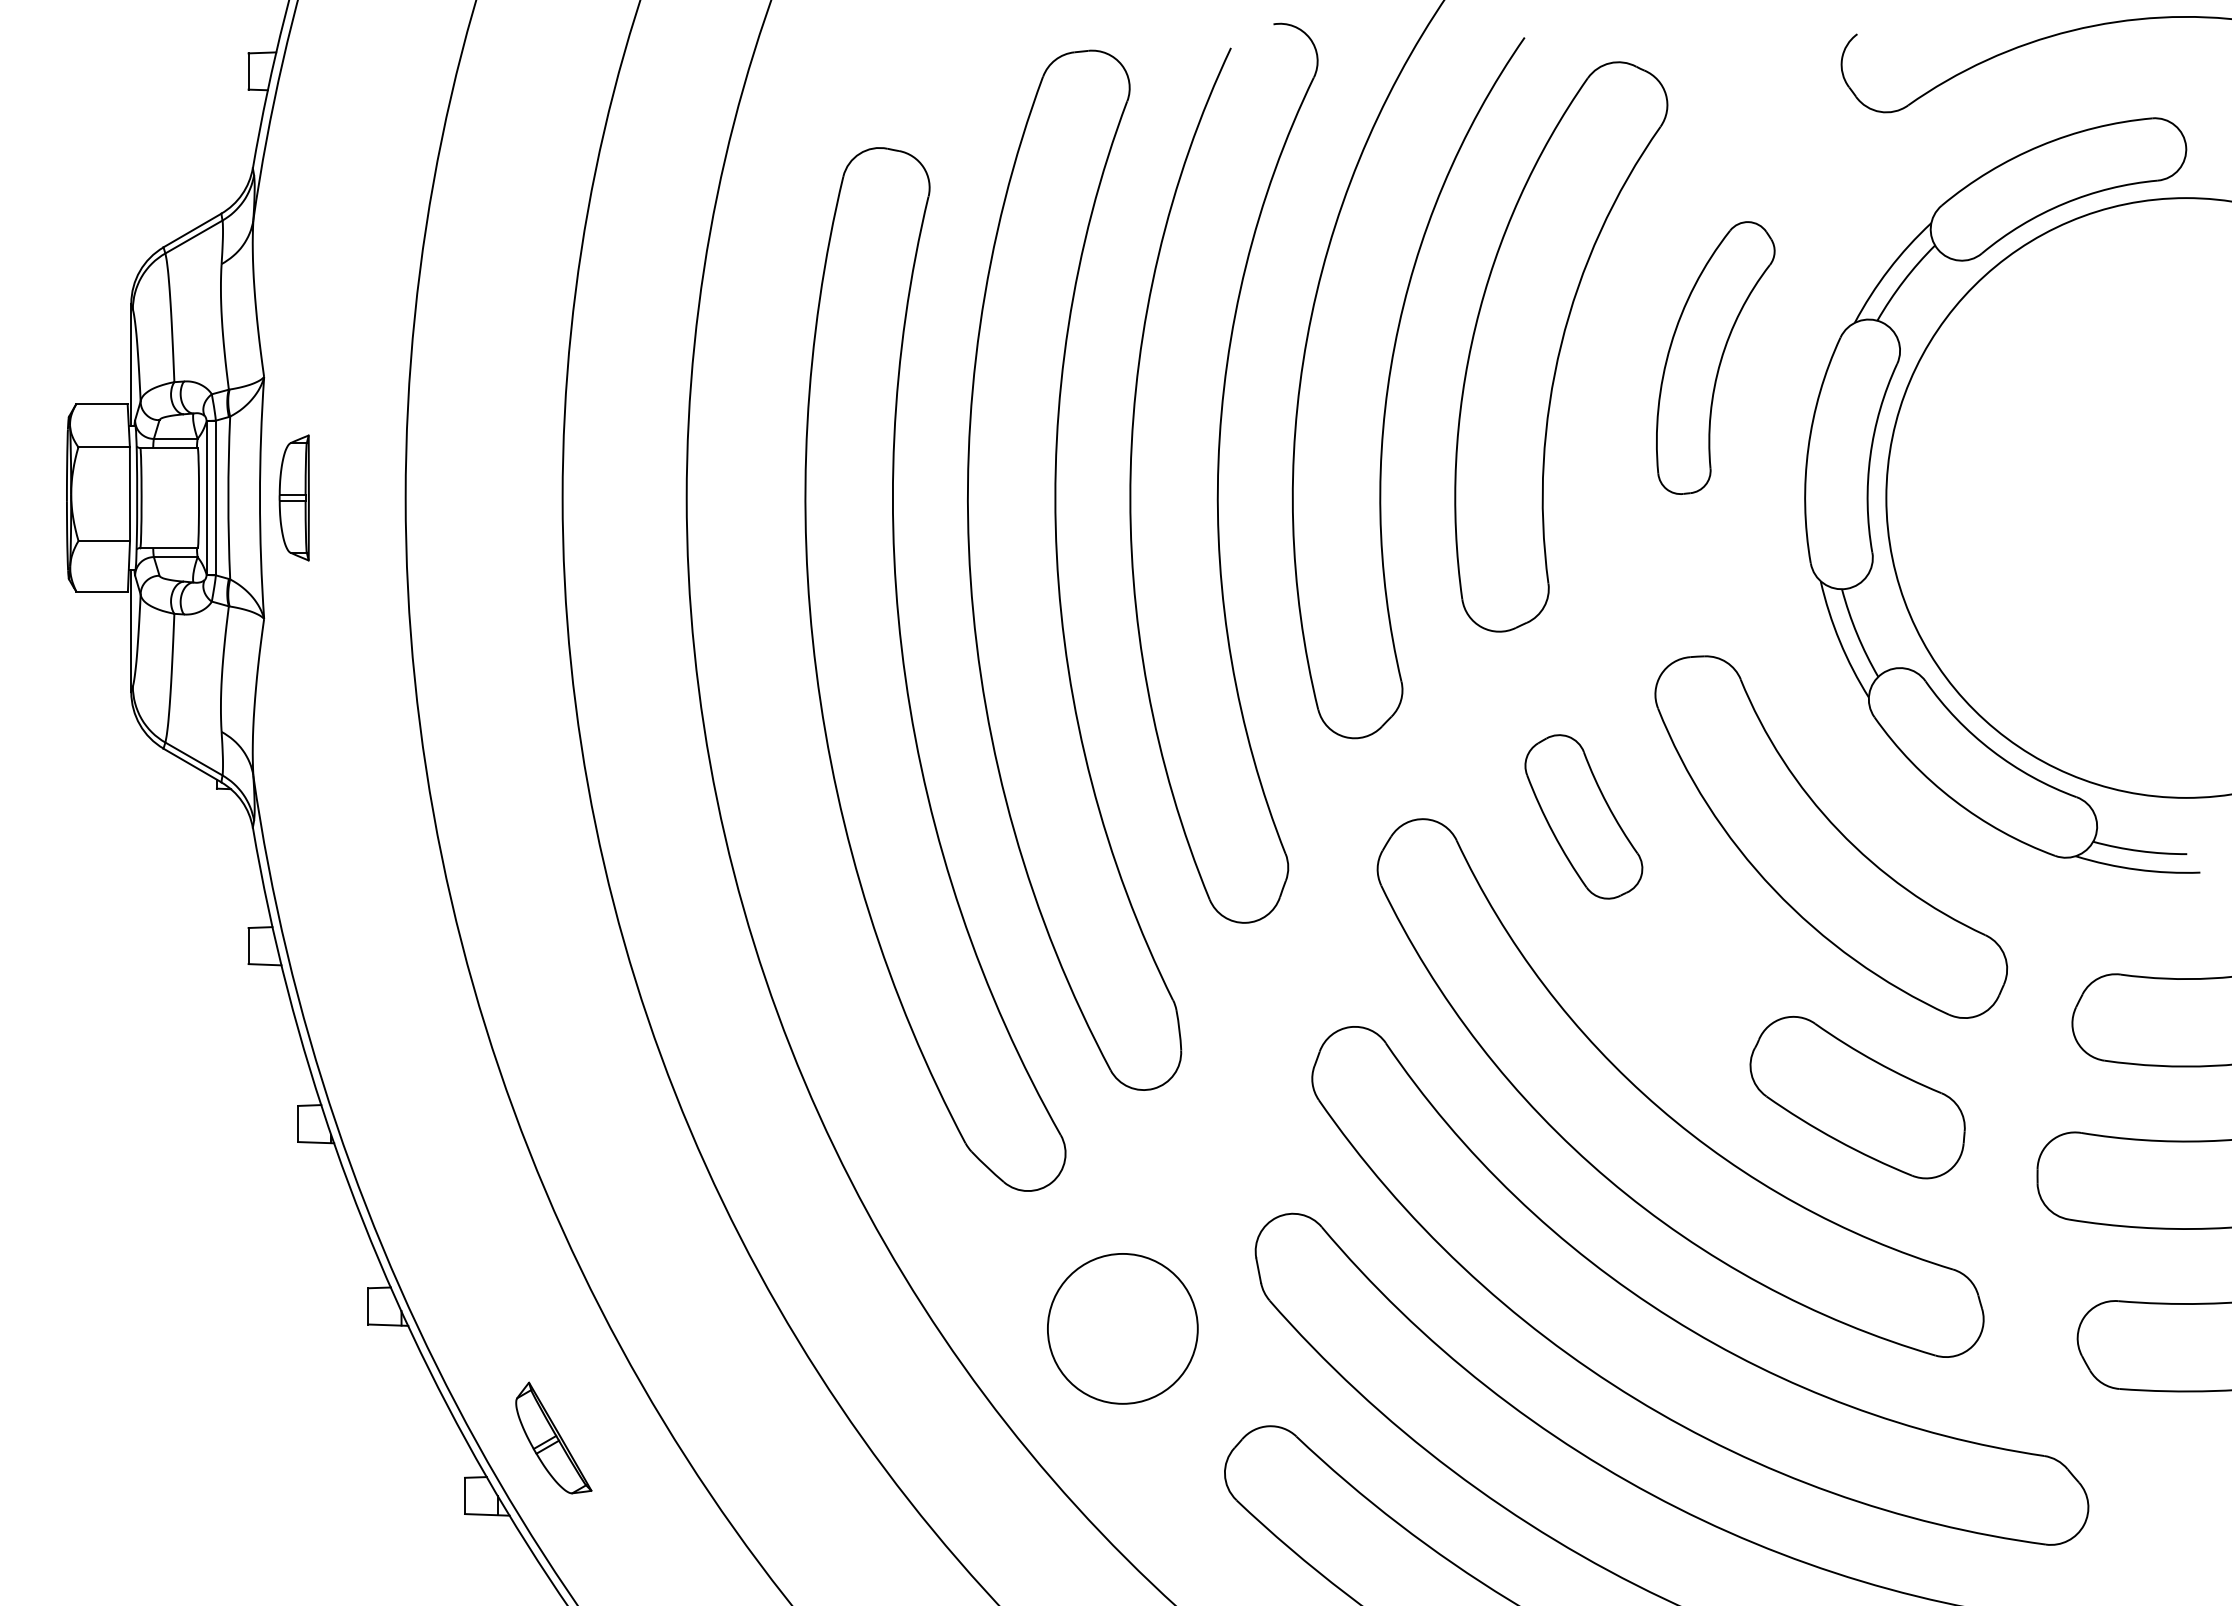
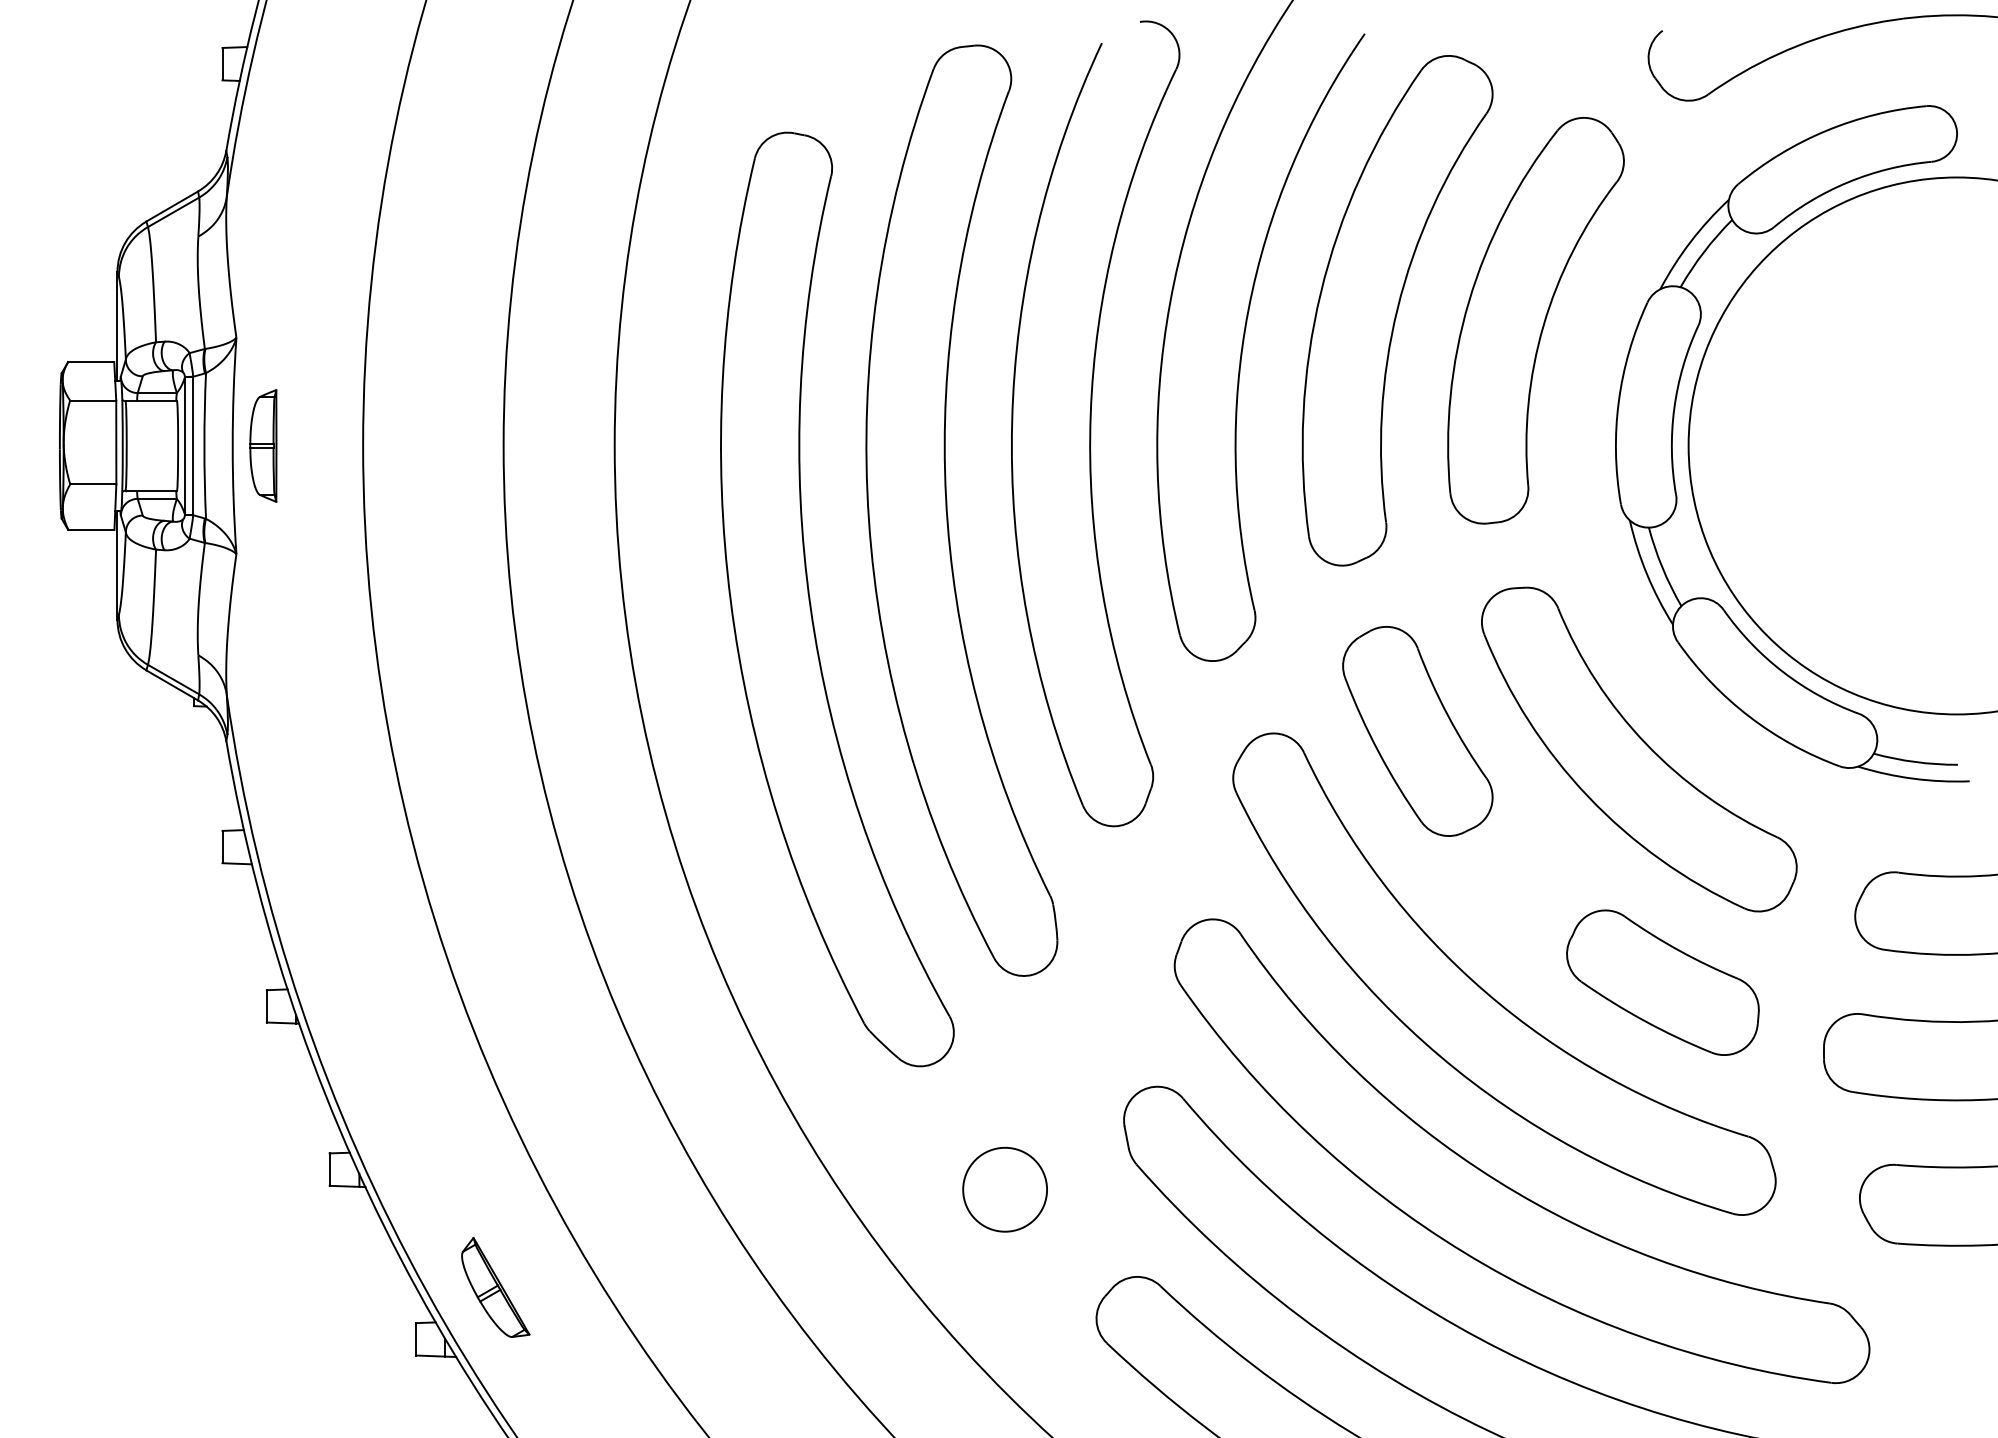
part: (1715, 357) -> (1535, 320), size x1.67
part: (1583, 816) -> (1417, 731), size x1.43
circle: (1122, 1328) -> (1004, 1189), size x0.62

